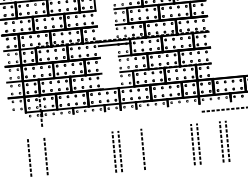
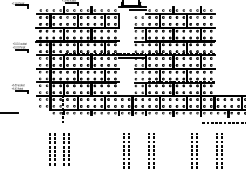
line: (148, 149) -> (153, 151), added
line: (35, 156) -> (55, 148), added
line: (52, 156) -> (69, 149), added

